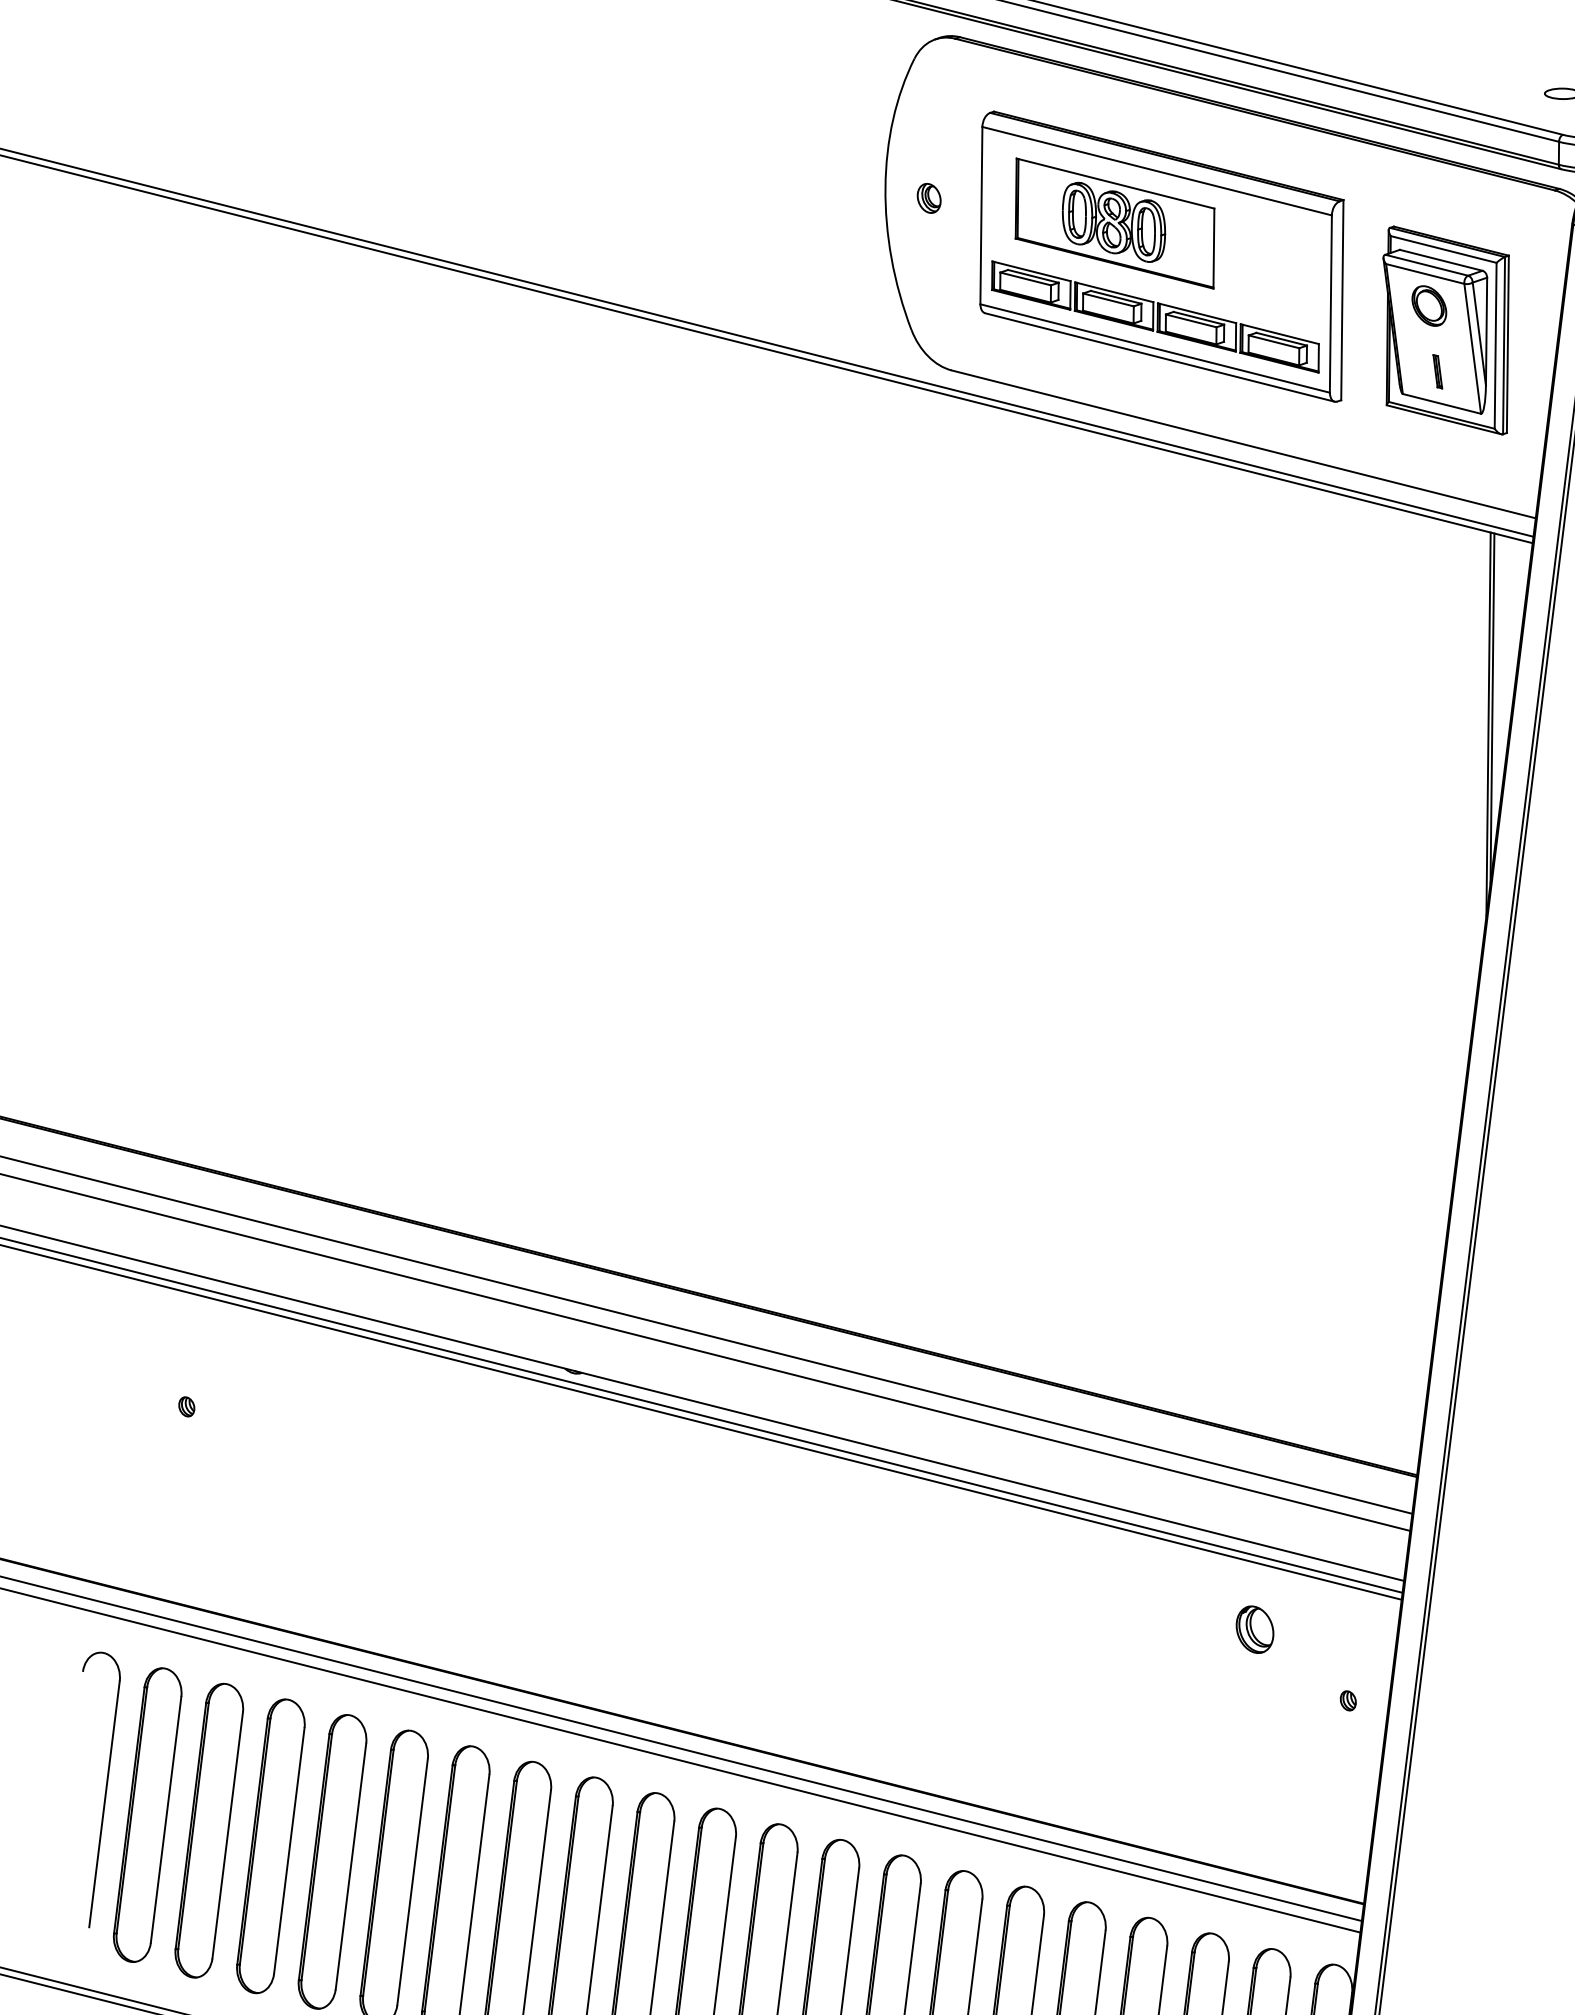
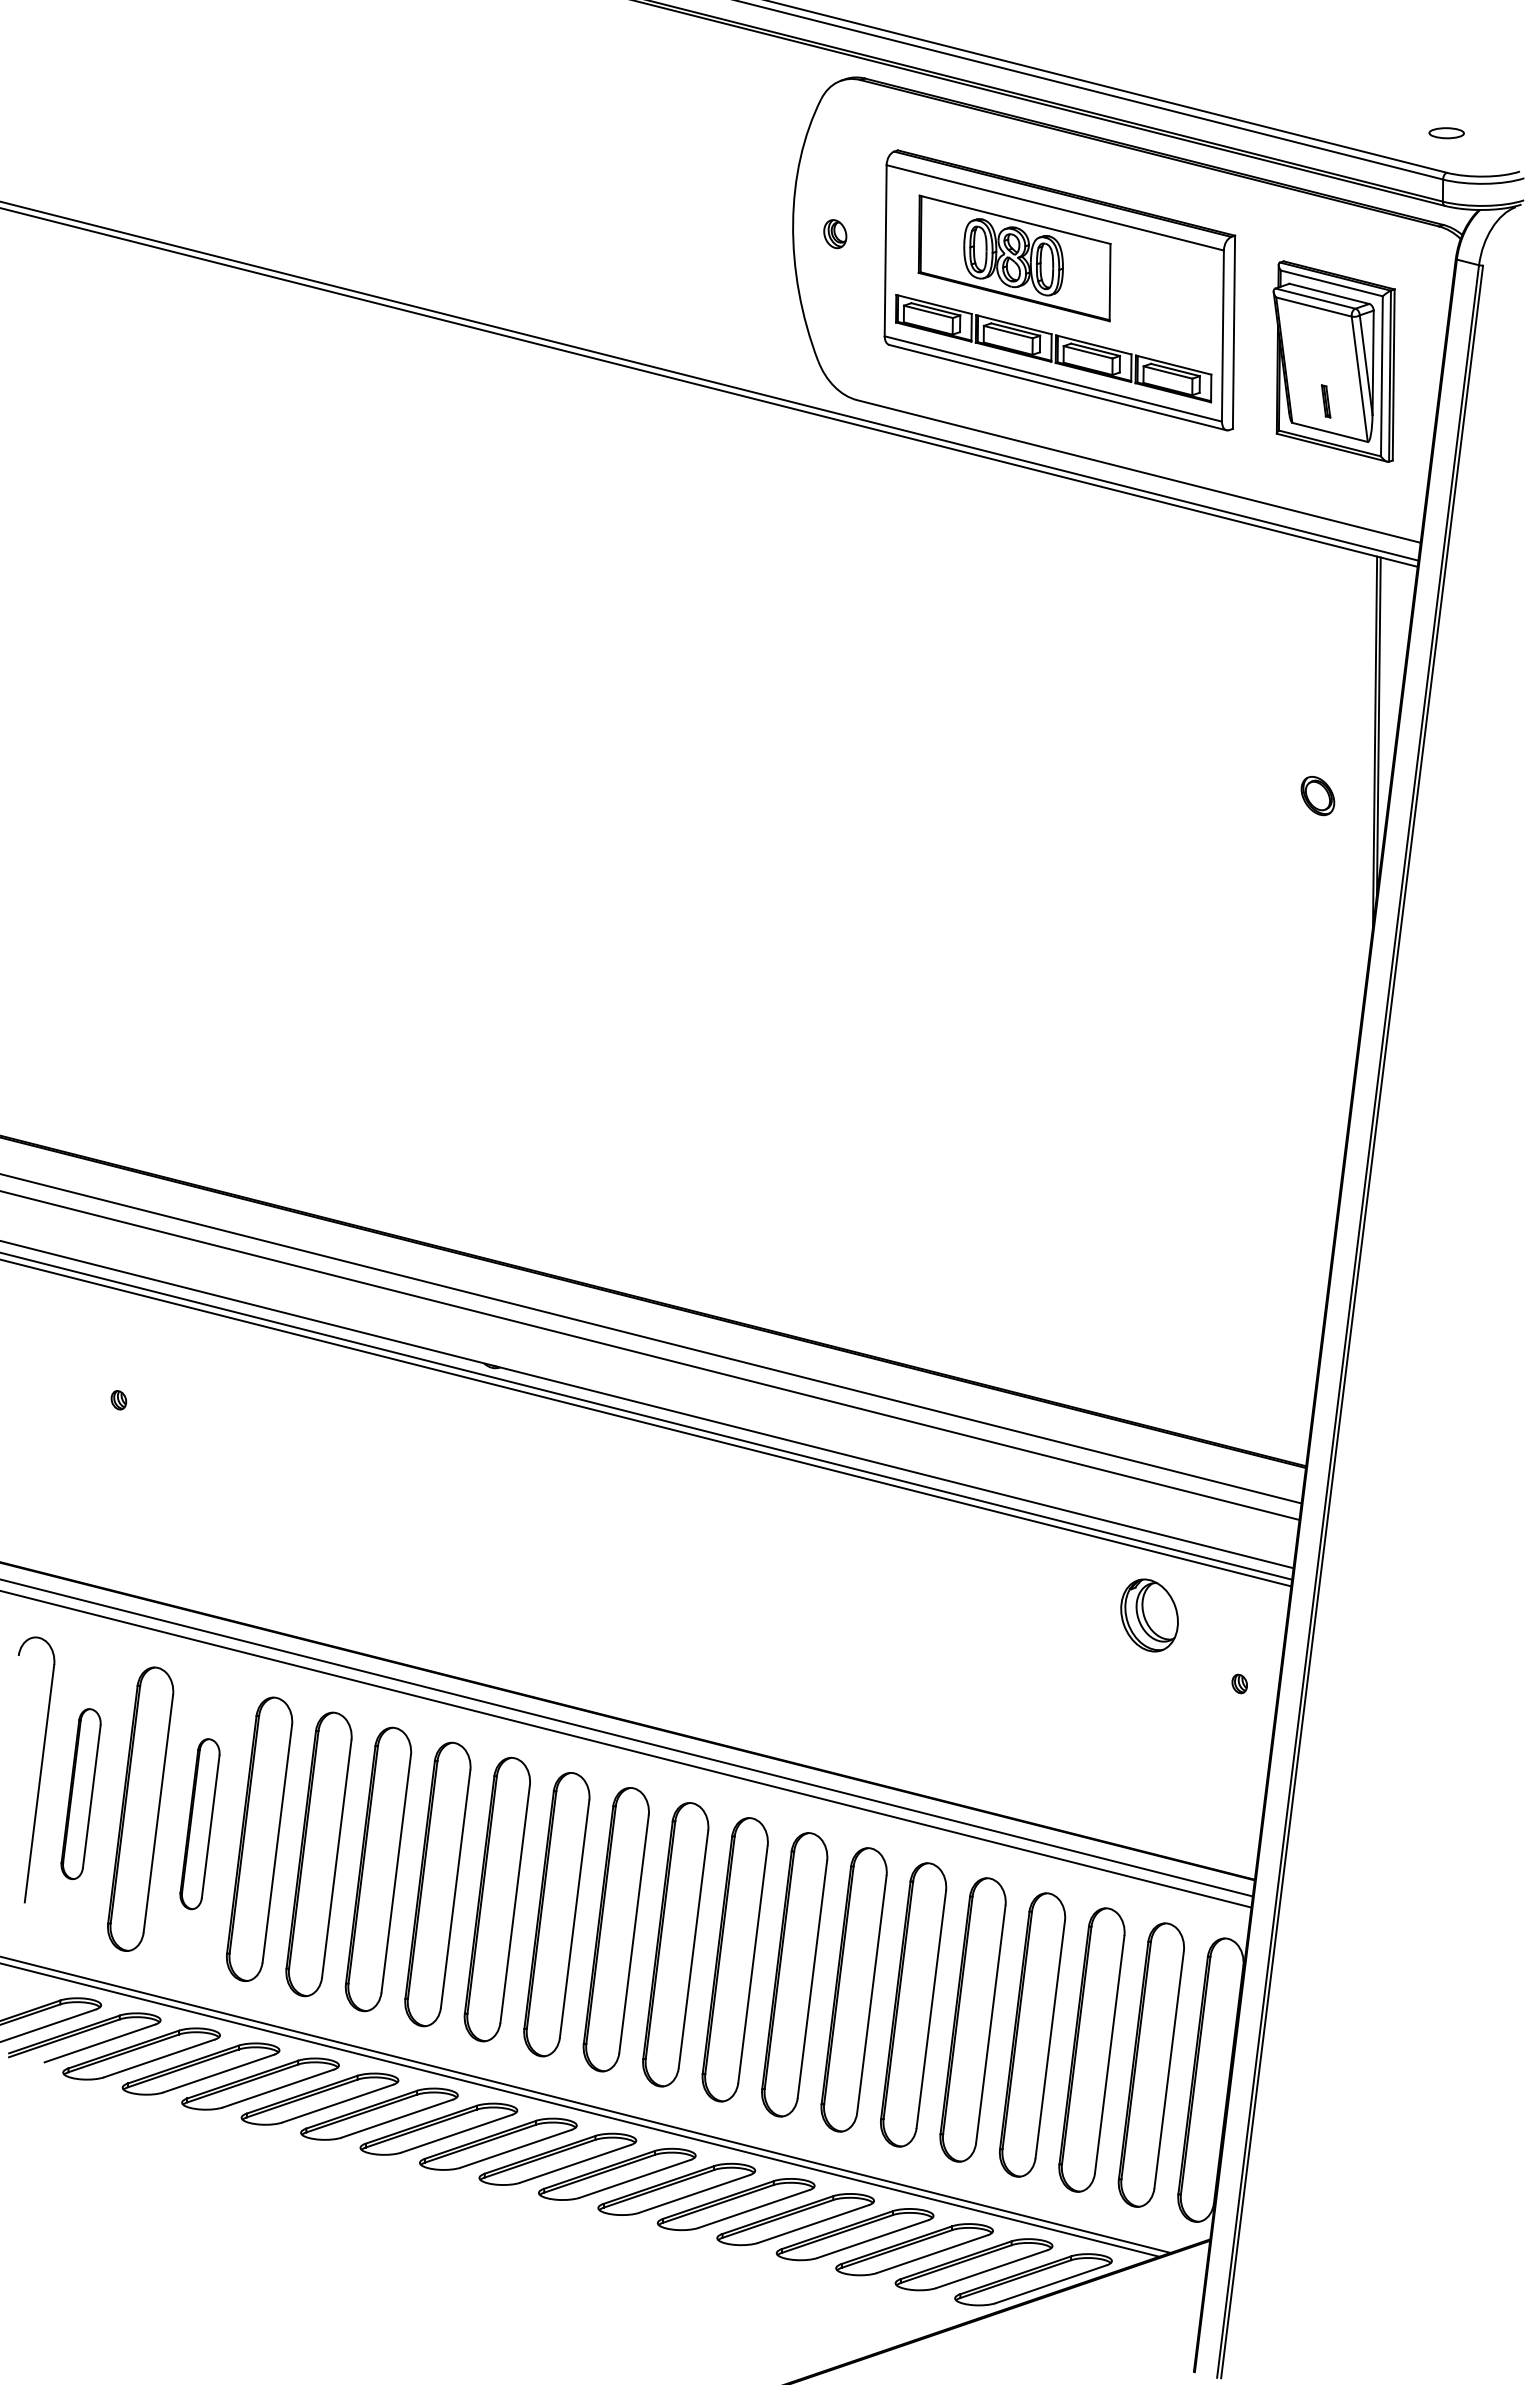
part: (1428, 306) -> (1317, 796), moved
part: (1254, 1628) -> (1149, 1614), size x1.6
part: (146, 1814) -> (80, 1793), size x0.6
part: (270, 1845) -> (199, 1823), size x0.6

